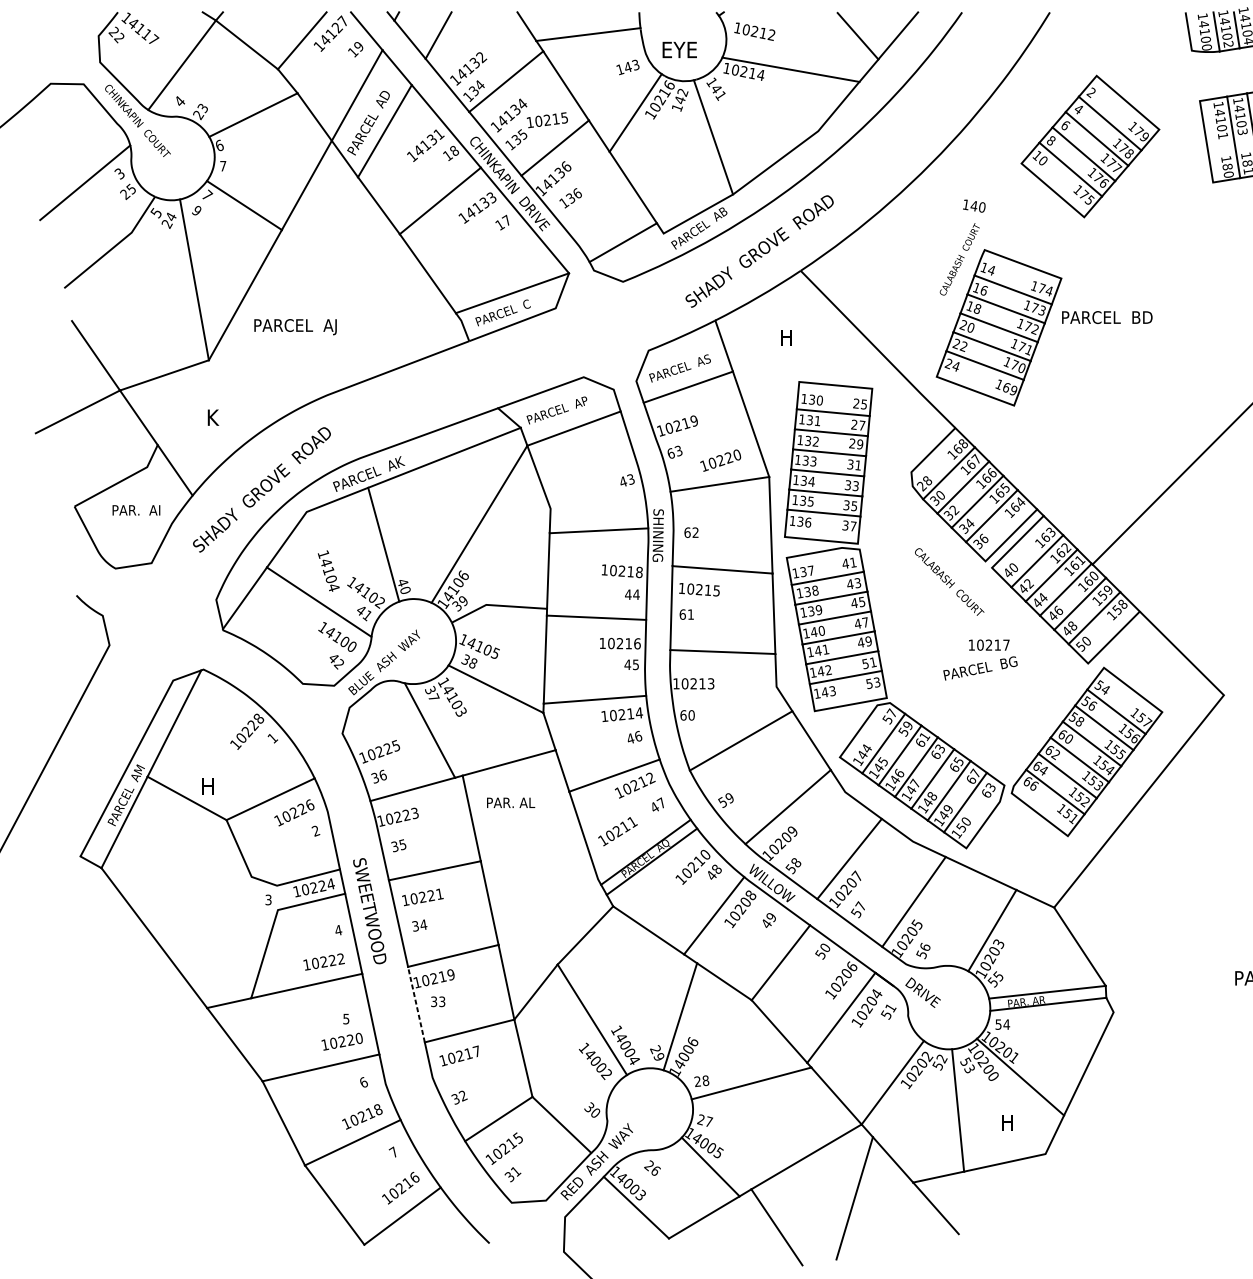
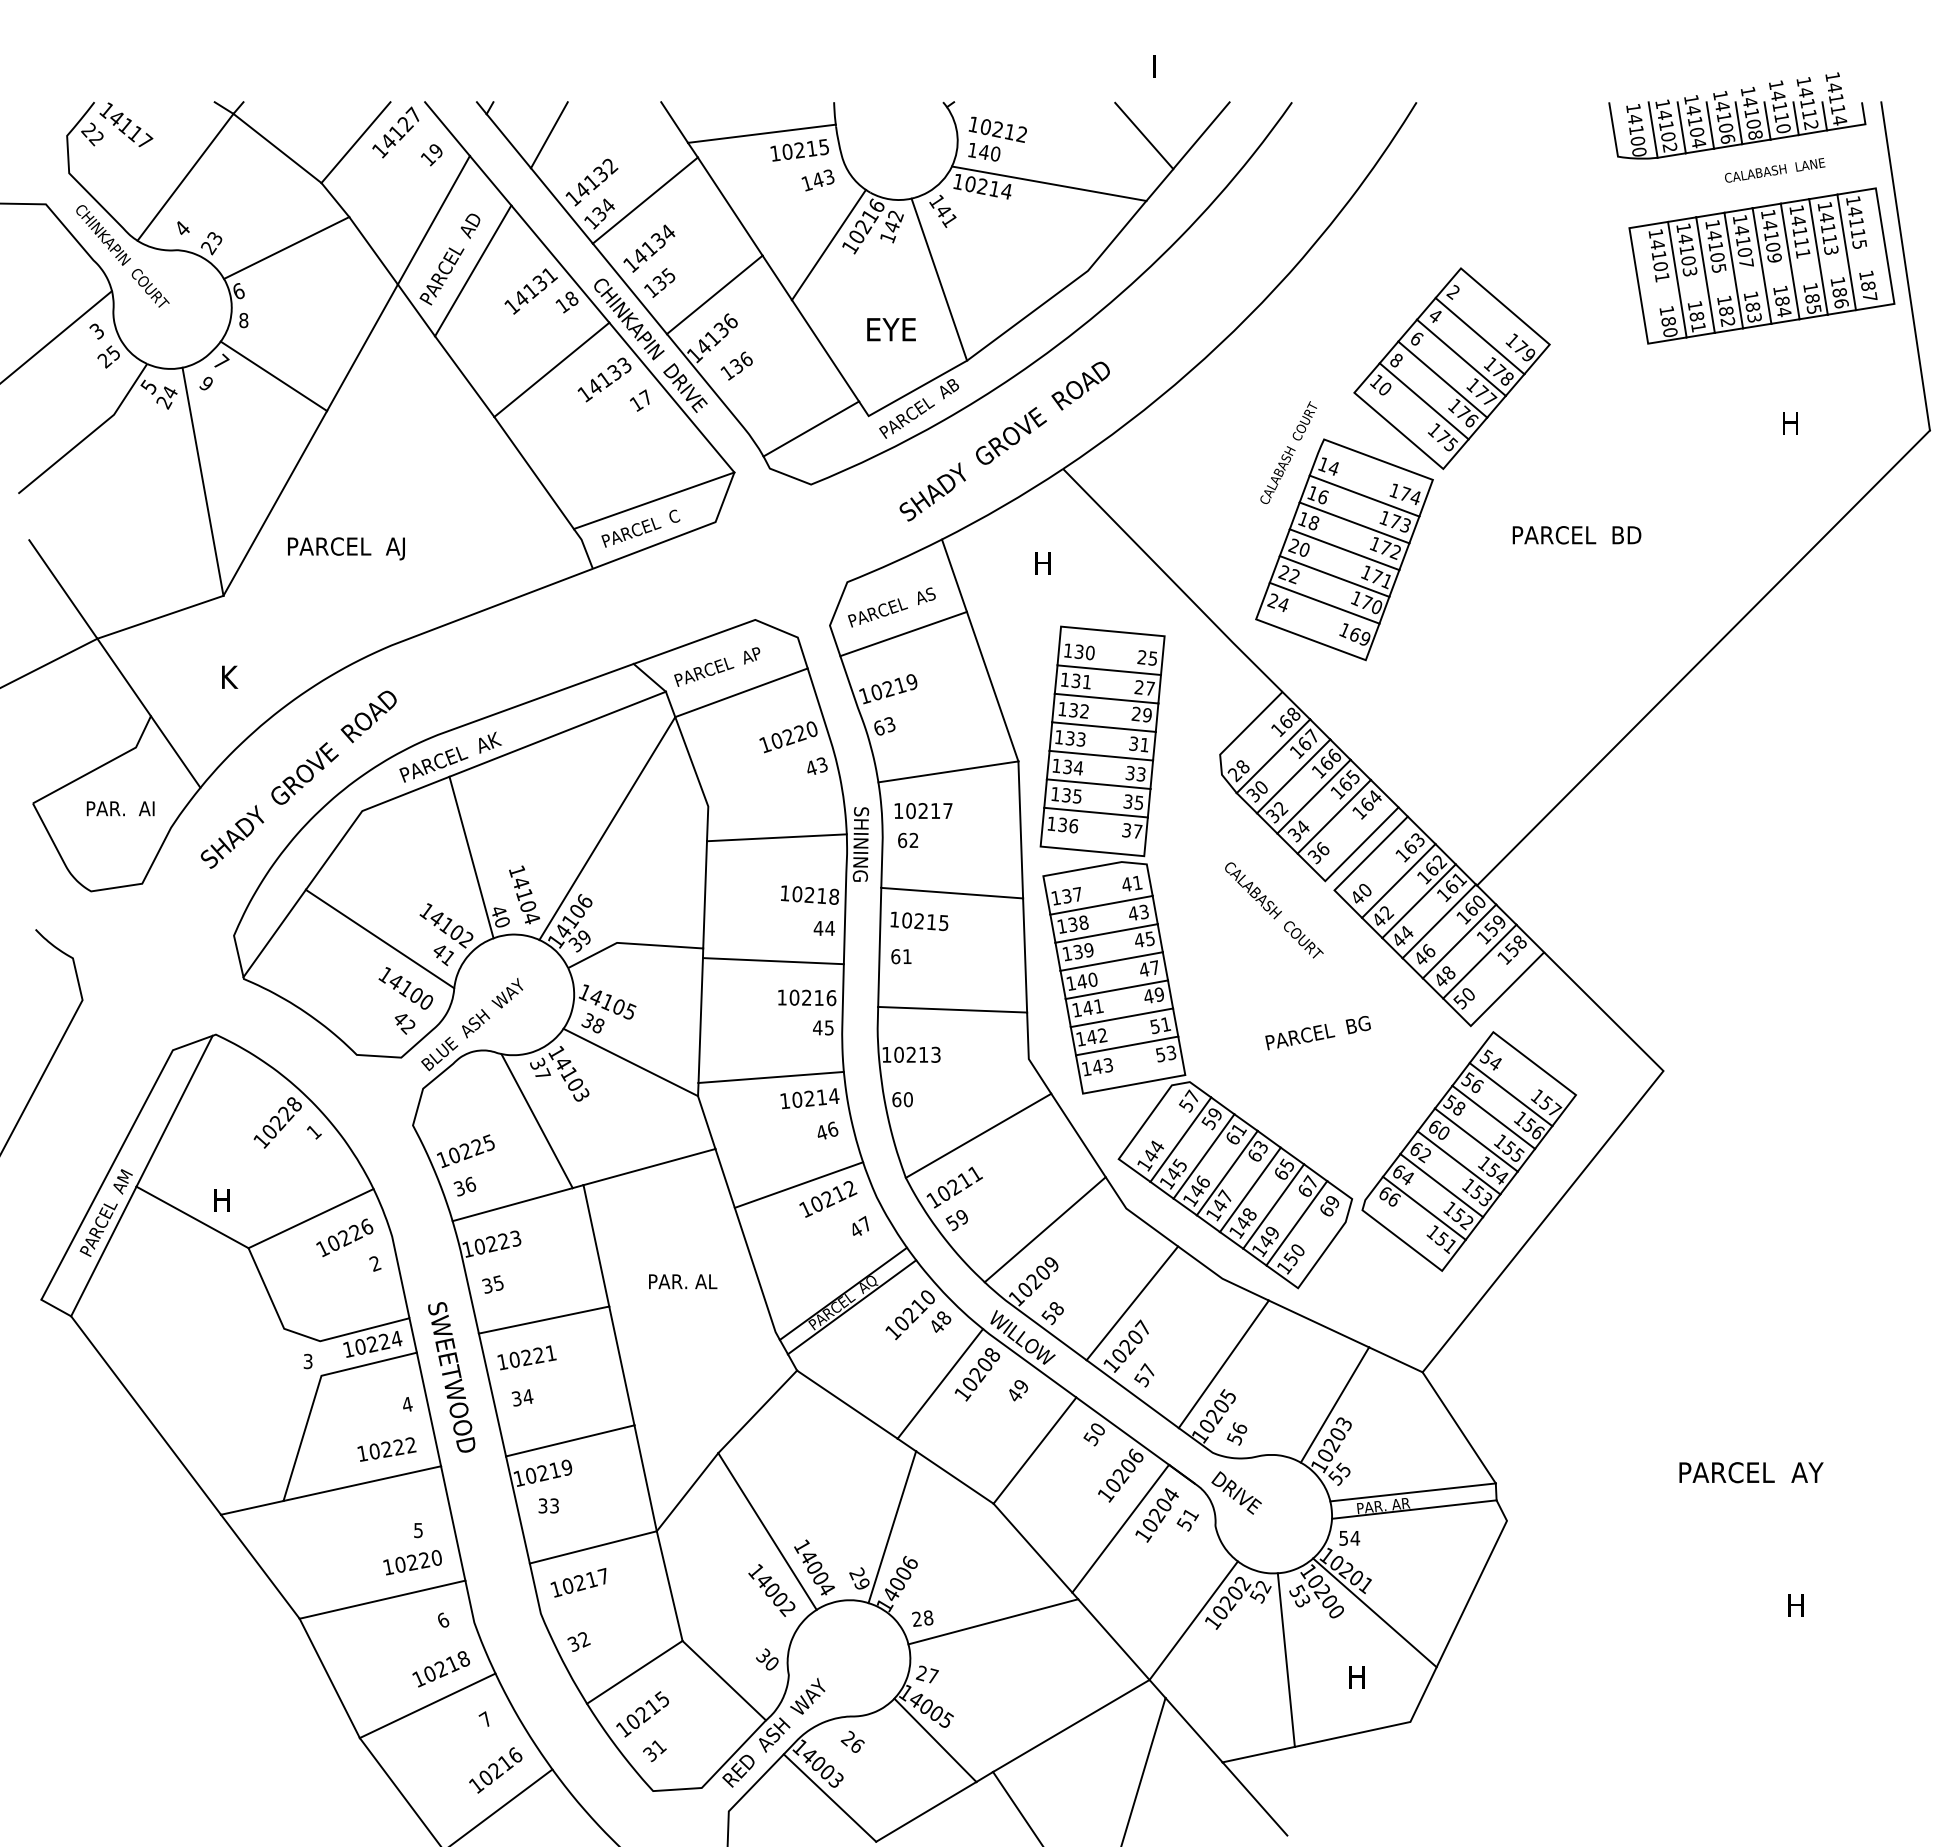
text: (679, 49) -> (891, 329), moved
text: (547, 120) -> (799, 150), moved
part: (1090, 146) -> (1451, 368), moved
text: (223, 166) -> (243, 320), 7 -> 8
text: (974, 206) -> (984, 152), moved
text: (1106, 317) -> (1576, 535), moved
text: (720, 460) -> (788, 737), moved
text: (328, 570) -> (524, 894), moved
text: (989, 645) -> (923, 811), moved
text: (990, 787) -> (1332, 1201), 63 -> 69
text: (511, 802) -> (683, 1281), moved
text: (617, 831) -> (954, 1187), moved
line: (416, 1004) -> (517, 1509), dashed -> solid

